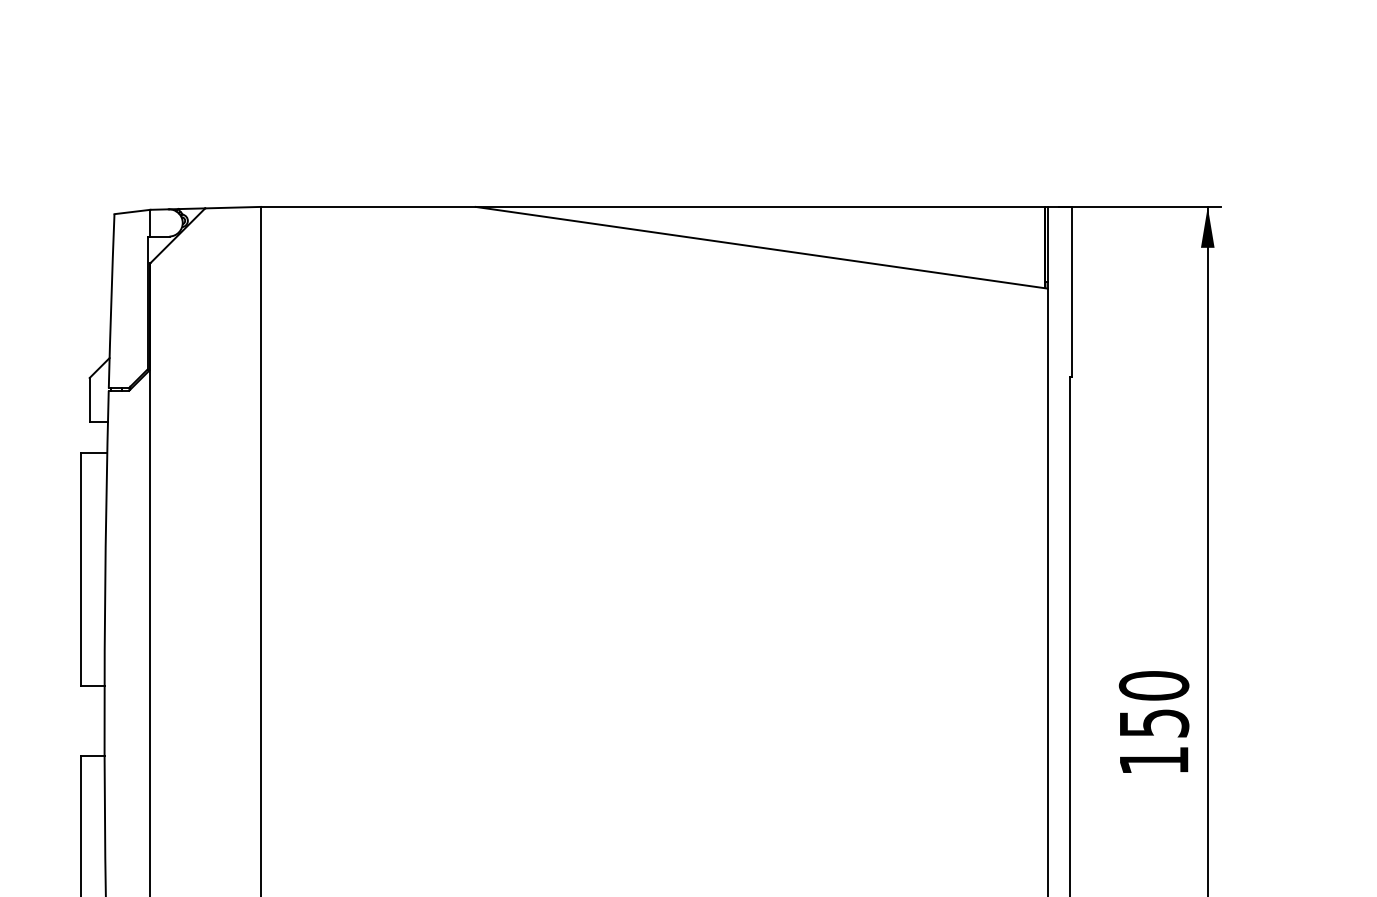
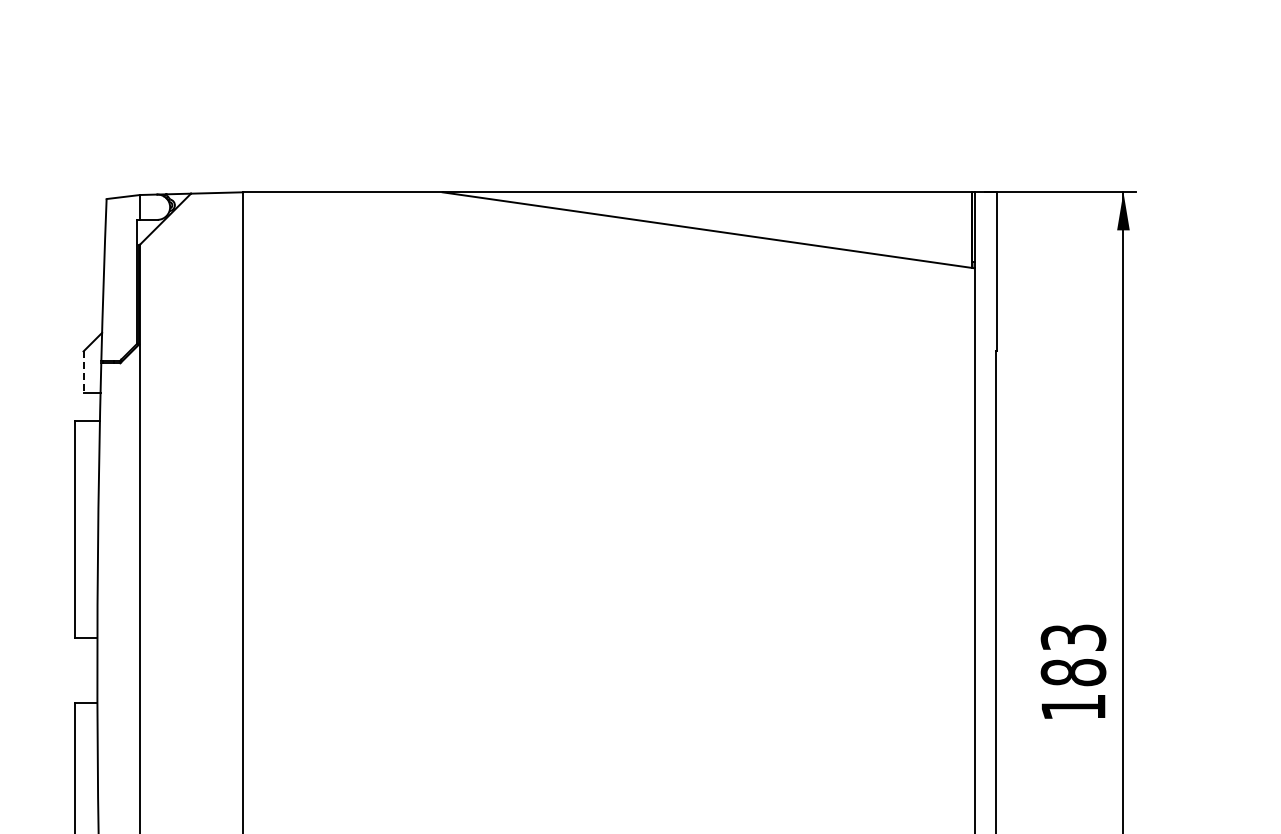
line: (89, 400) -> (83, 372), solid -> dashed
text: (1154, 704) -> (1073, 655), 150 -> 183

